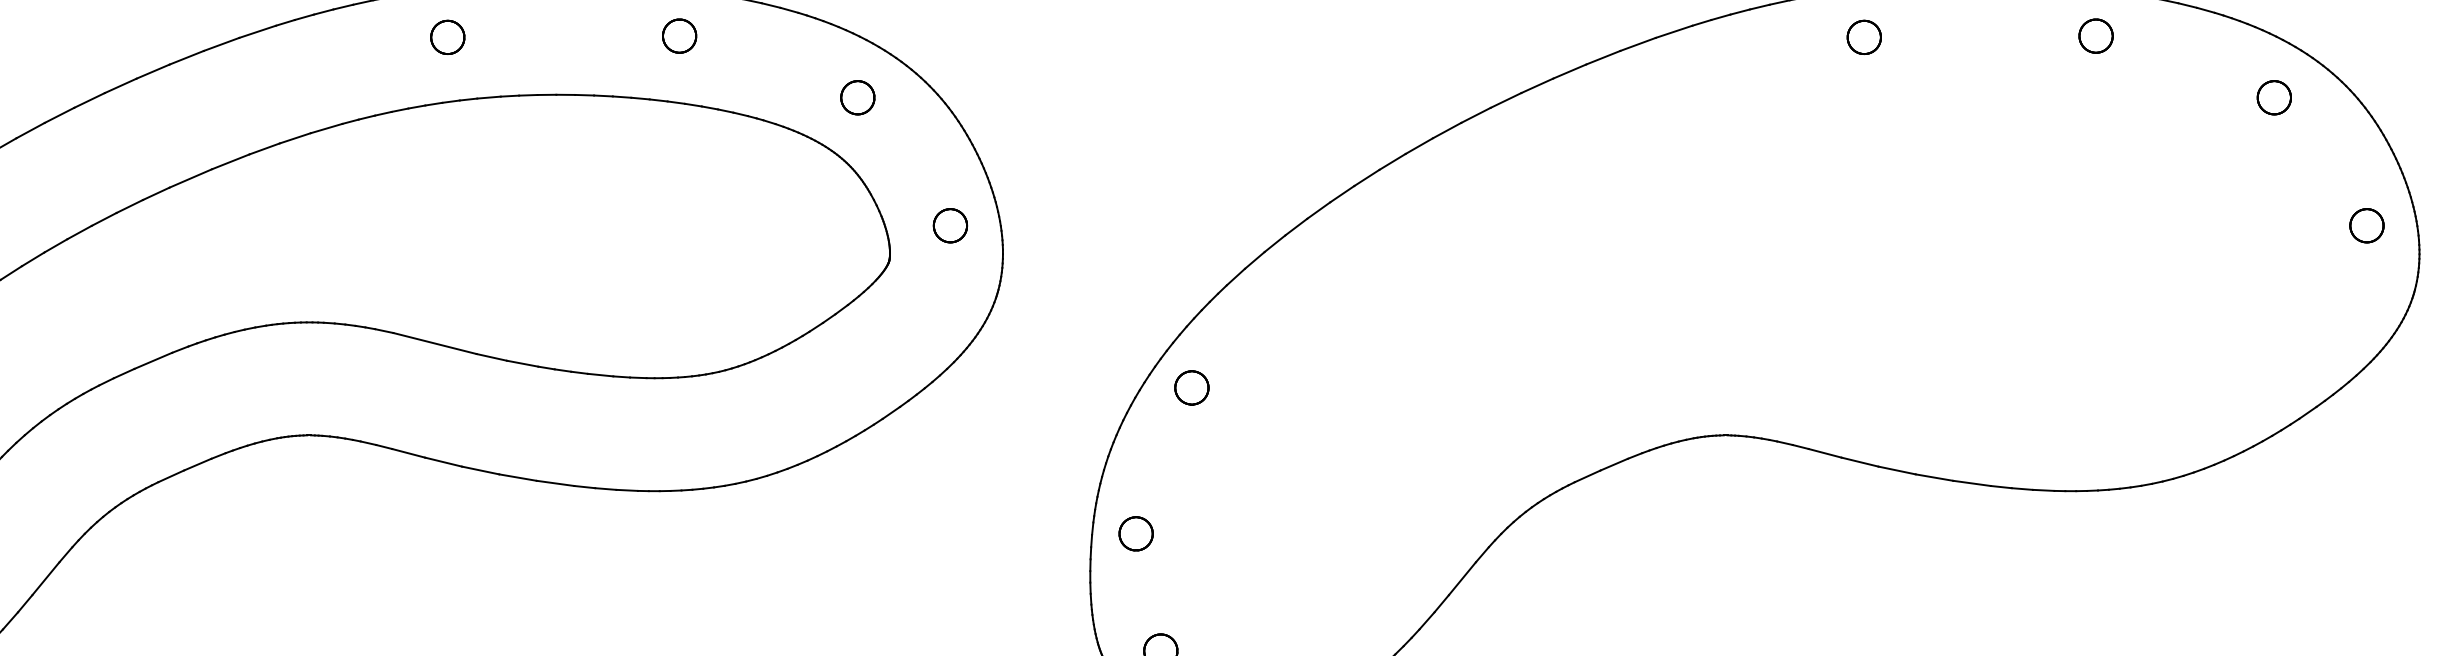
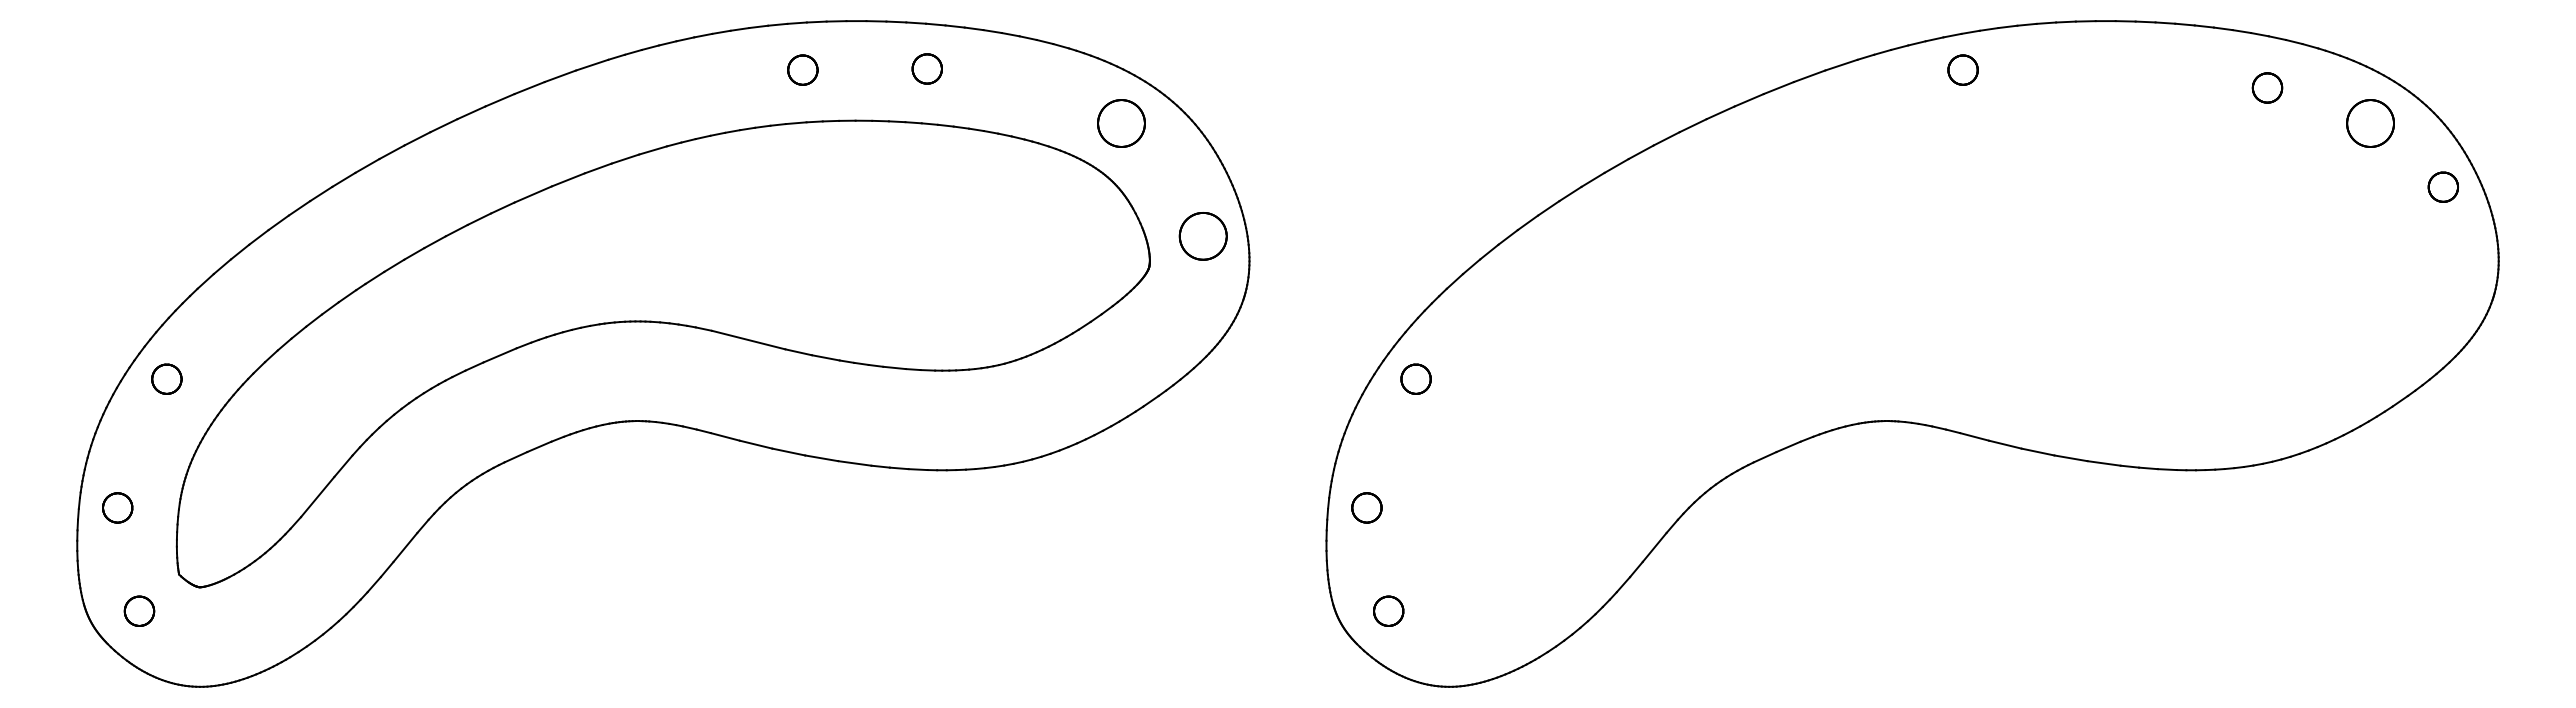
part: (678, 35) -> (926, 68), moved
part: (2096, 35) -> (2267, 87), moved
part: (447, 36) -> (802, 69), moved
part: (1863, 36) -> (1962, 69), moved
part: (857, 96) -> (1121, 122), size x1.6
part: (2274, 96) -> (2370, 122), size x1.6
part: (949, 224) -> (1202, 235), size x1.6
part: (2365, 224) -> (2442, 186), moved

